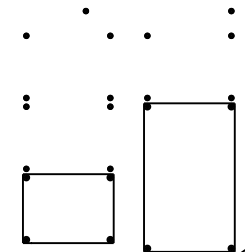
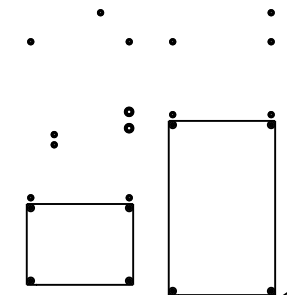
part: (26, 101) -> (54, 138), moved
part: (110, 101) -> (129, 118), size x1.6

